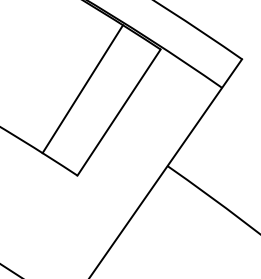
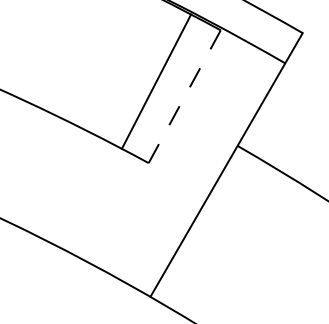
line: (82, 89) -> (156, 81), moved
line: (118, 112) -> (184, 96), solid -> dashed

